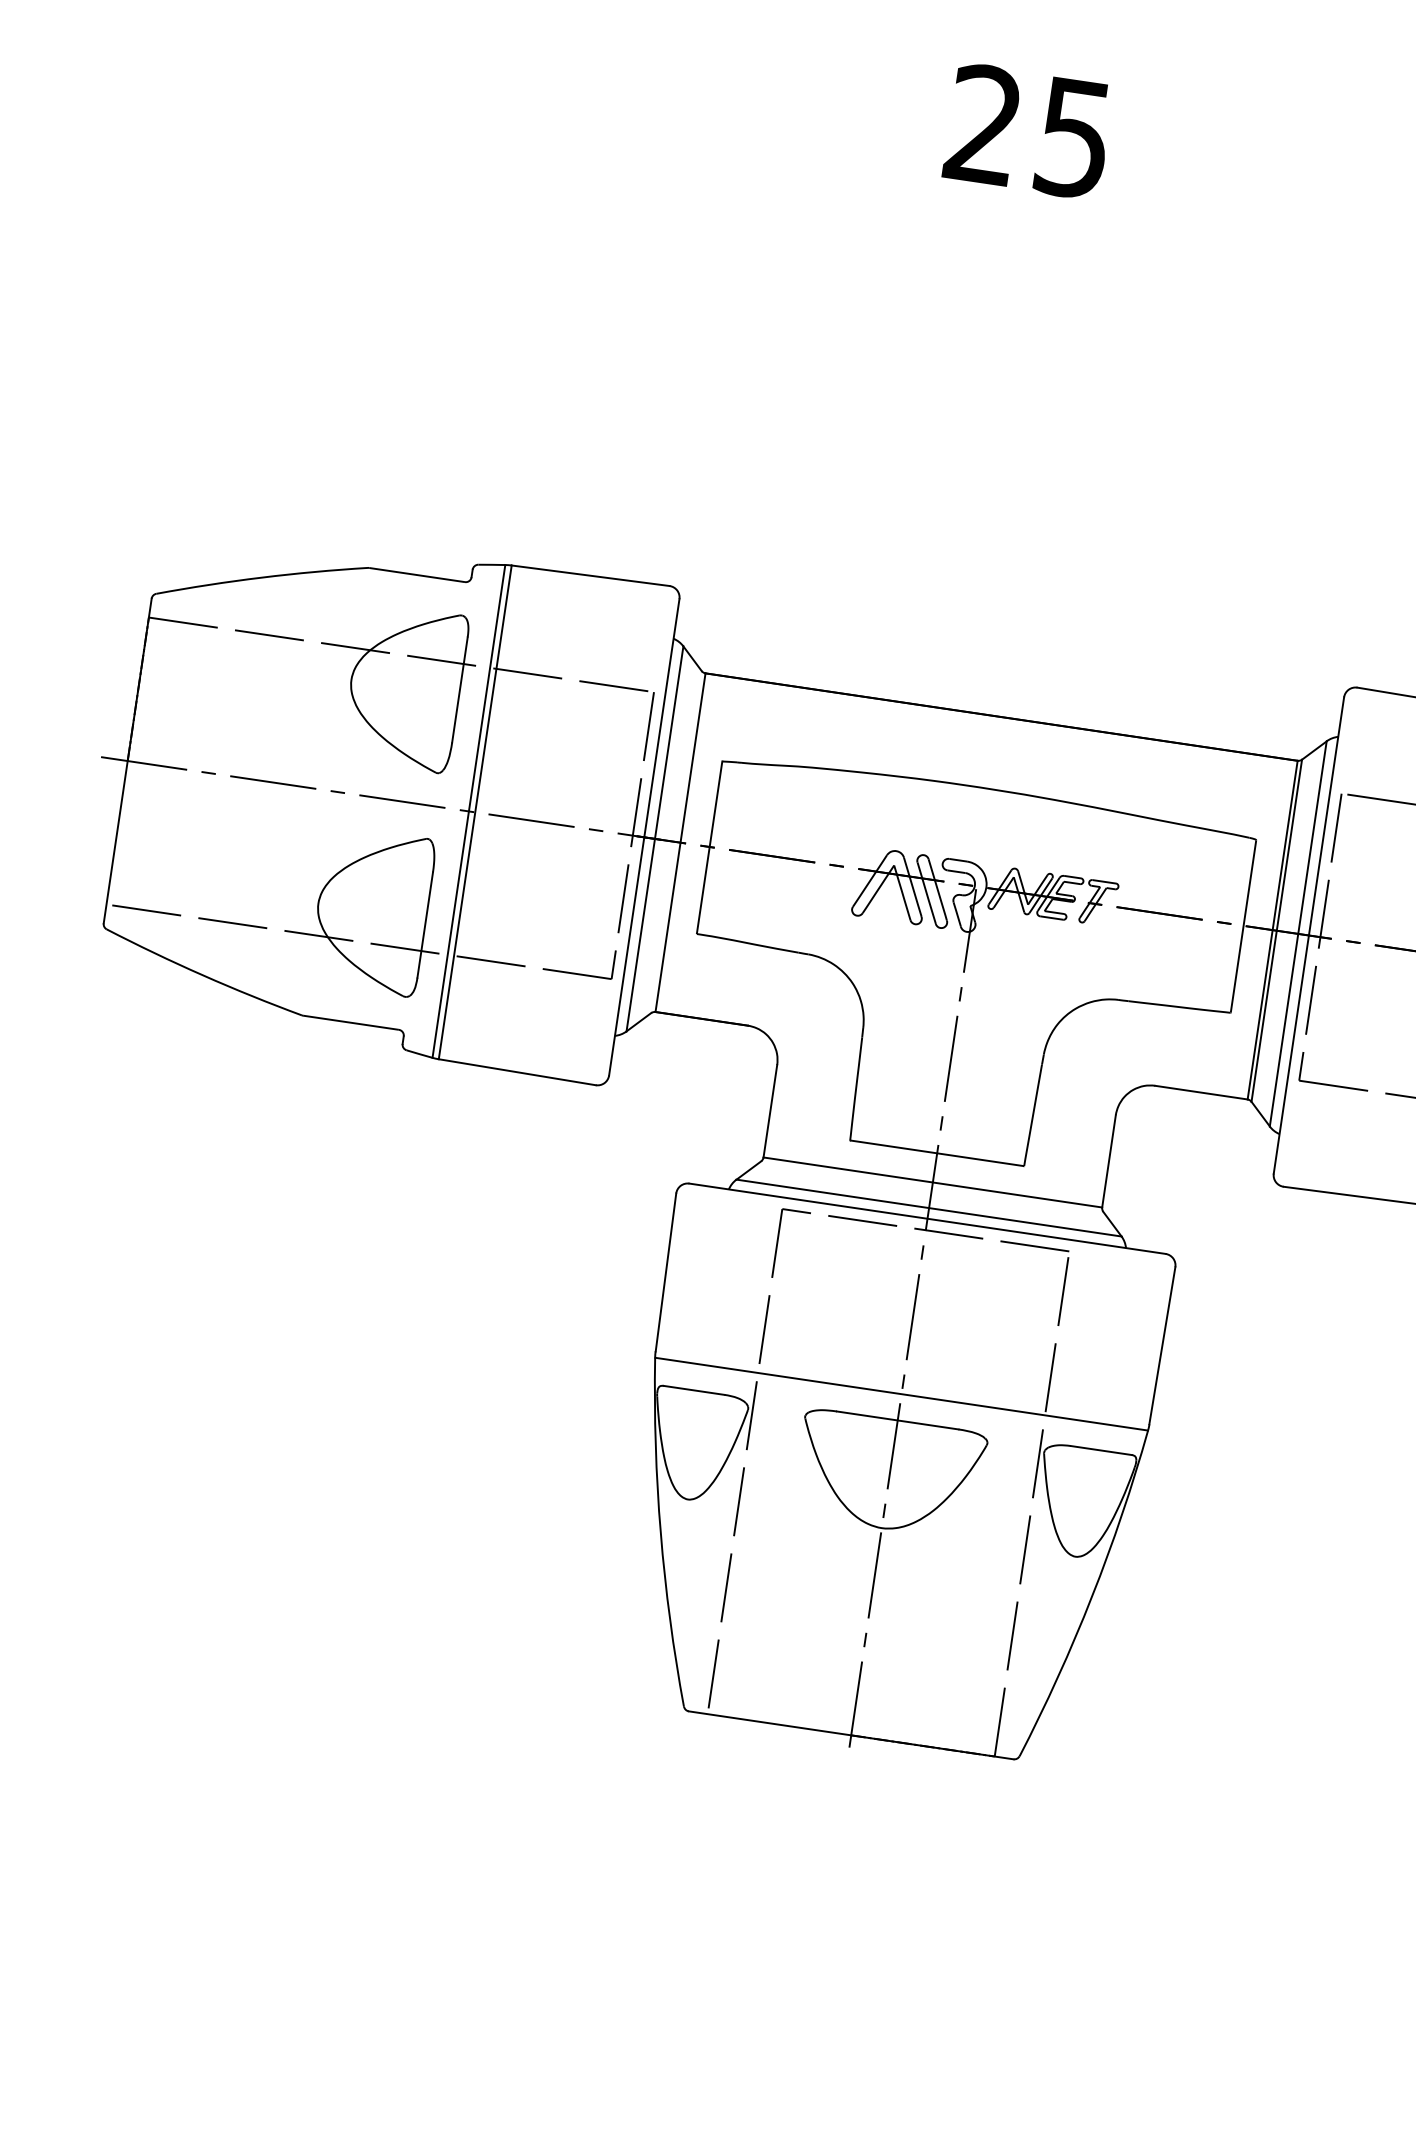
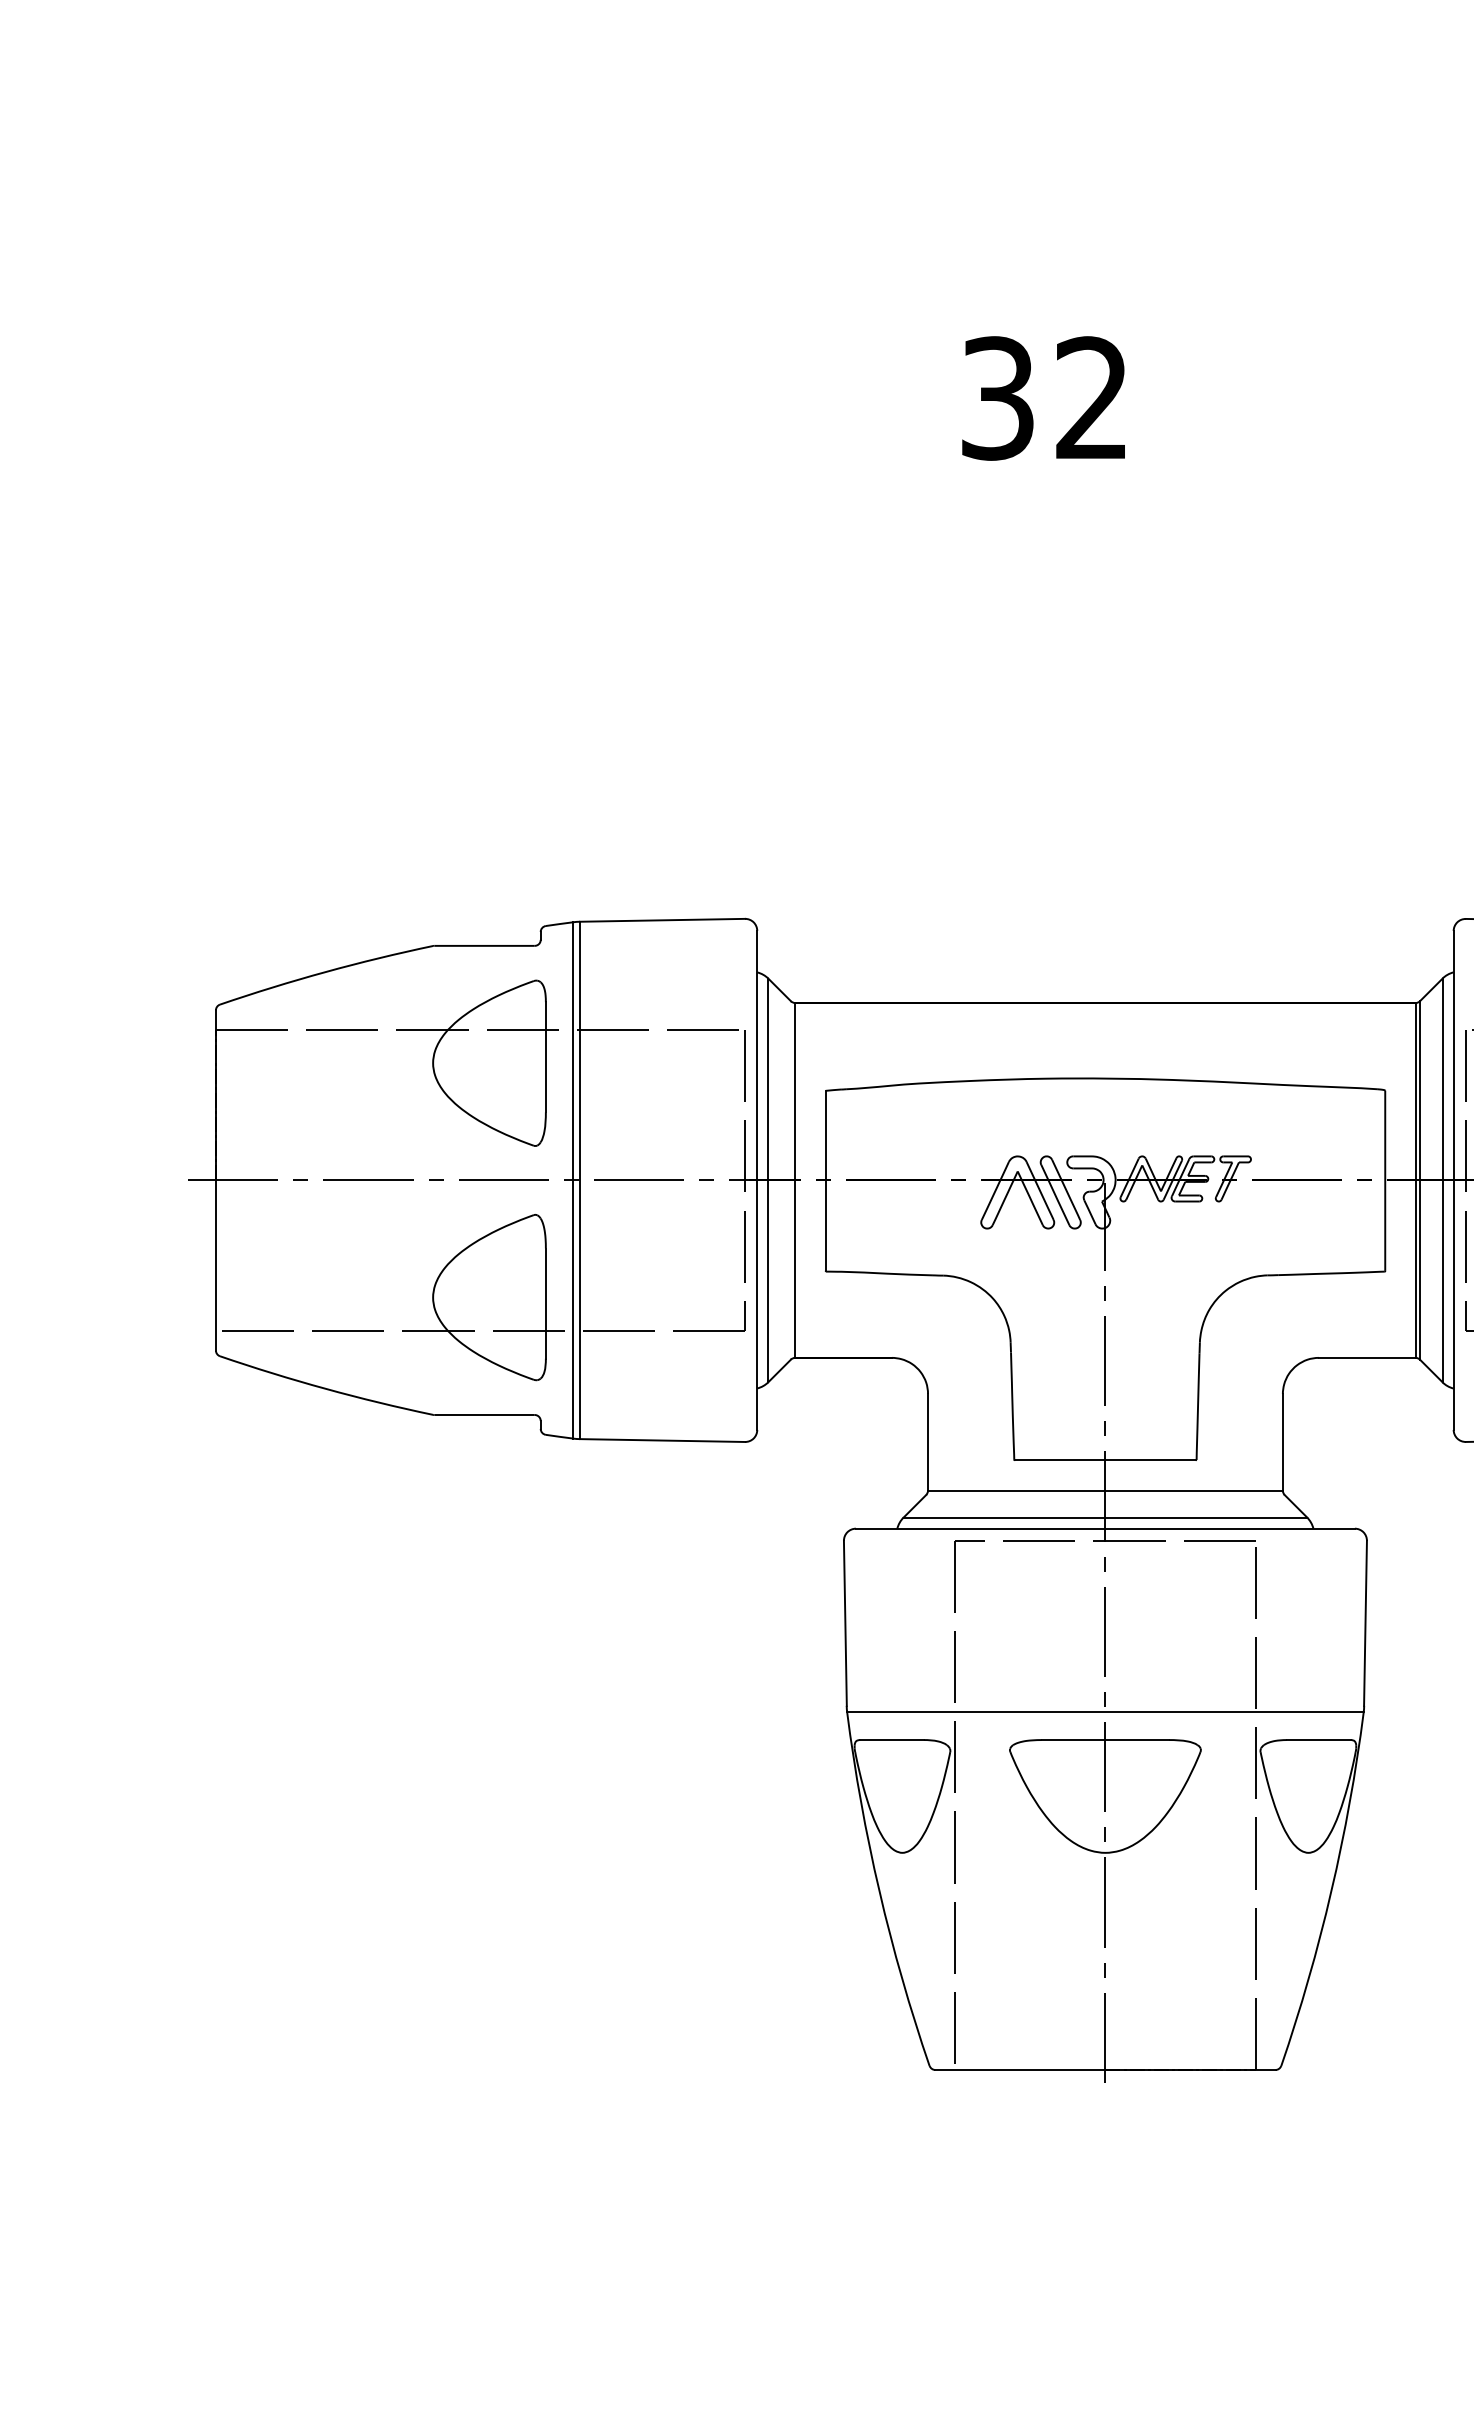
text: (1027, 131) -> (1043, 398), 25 -> 32

